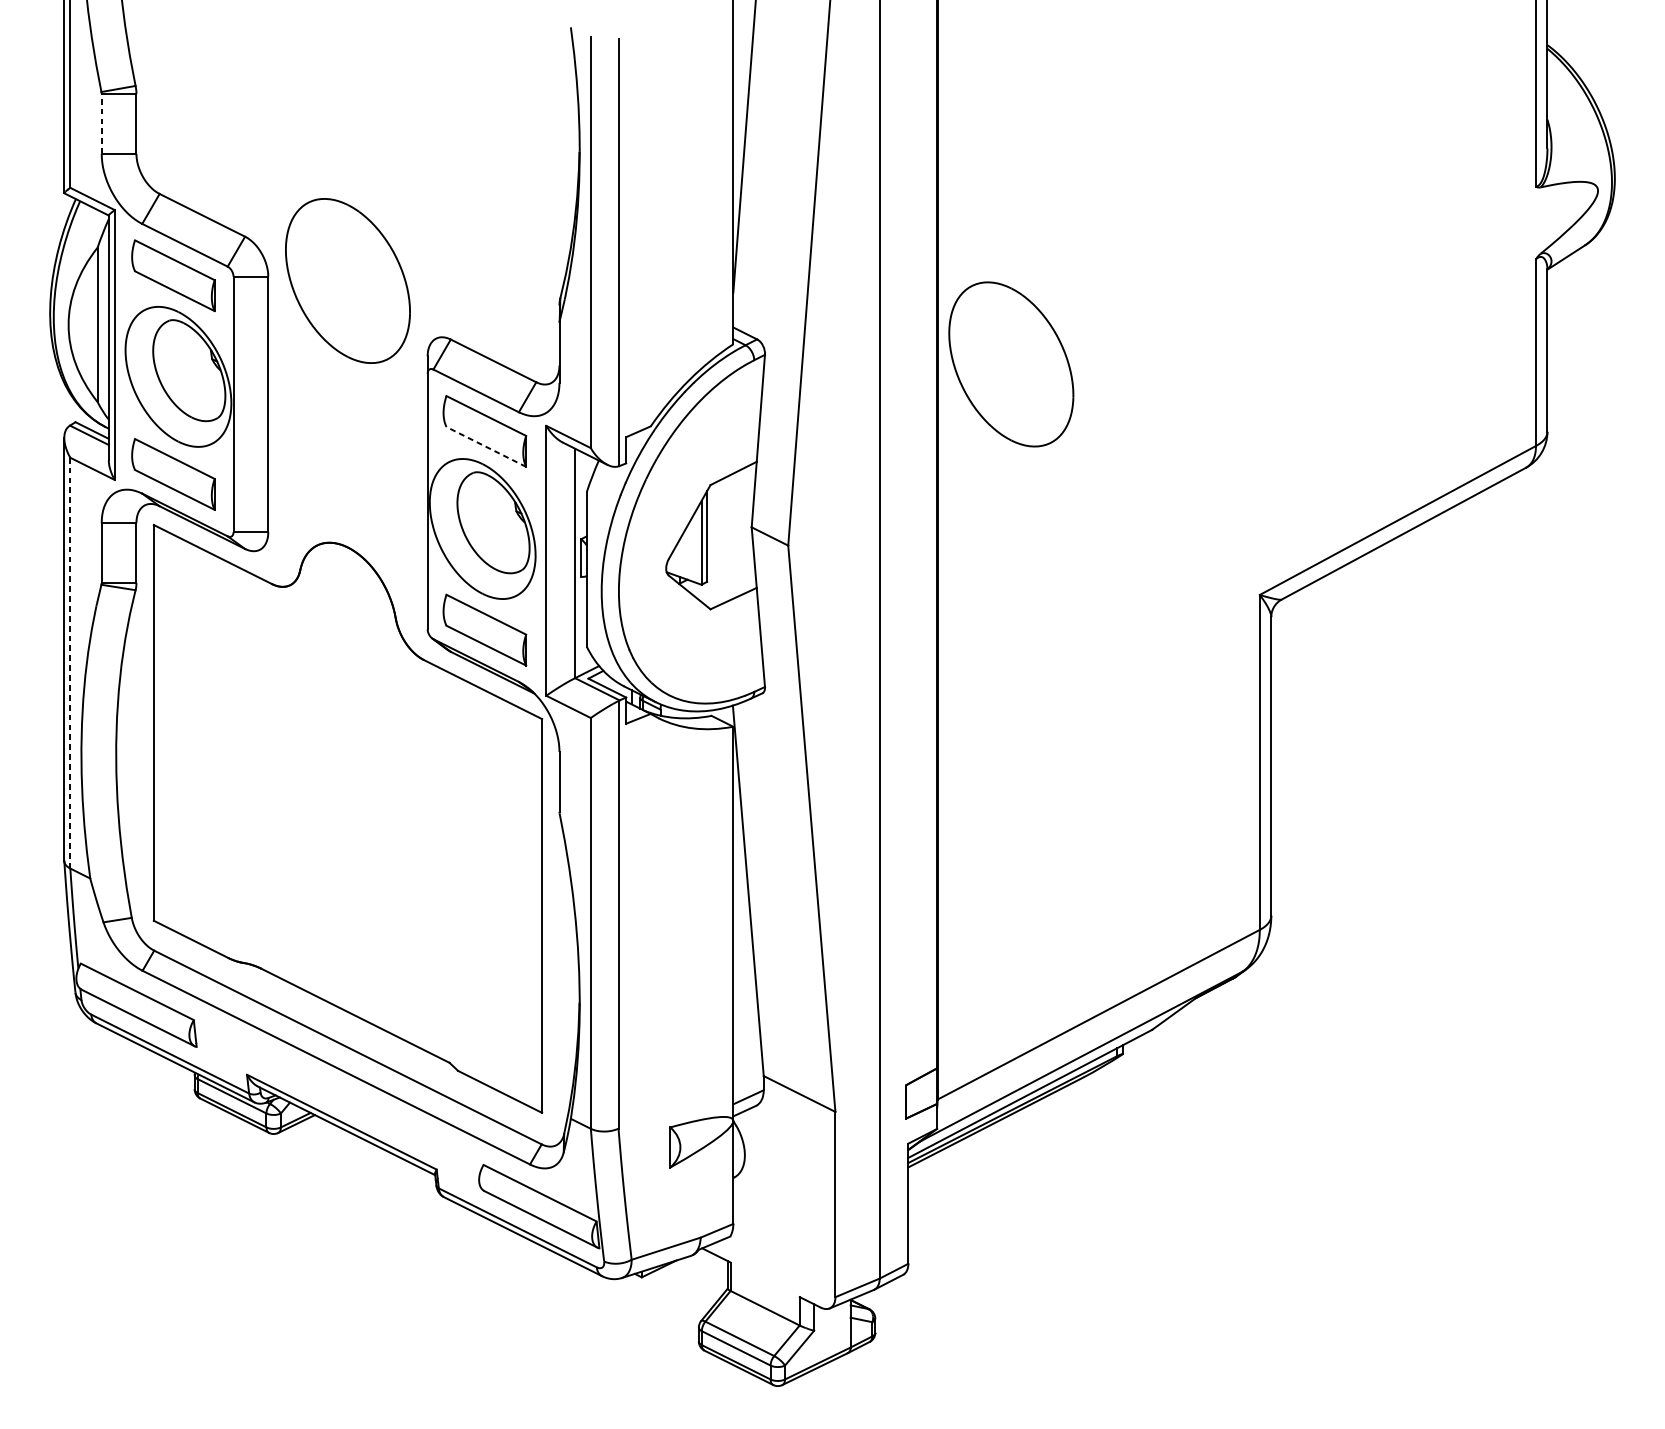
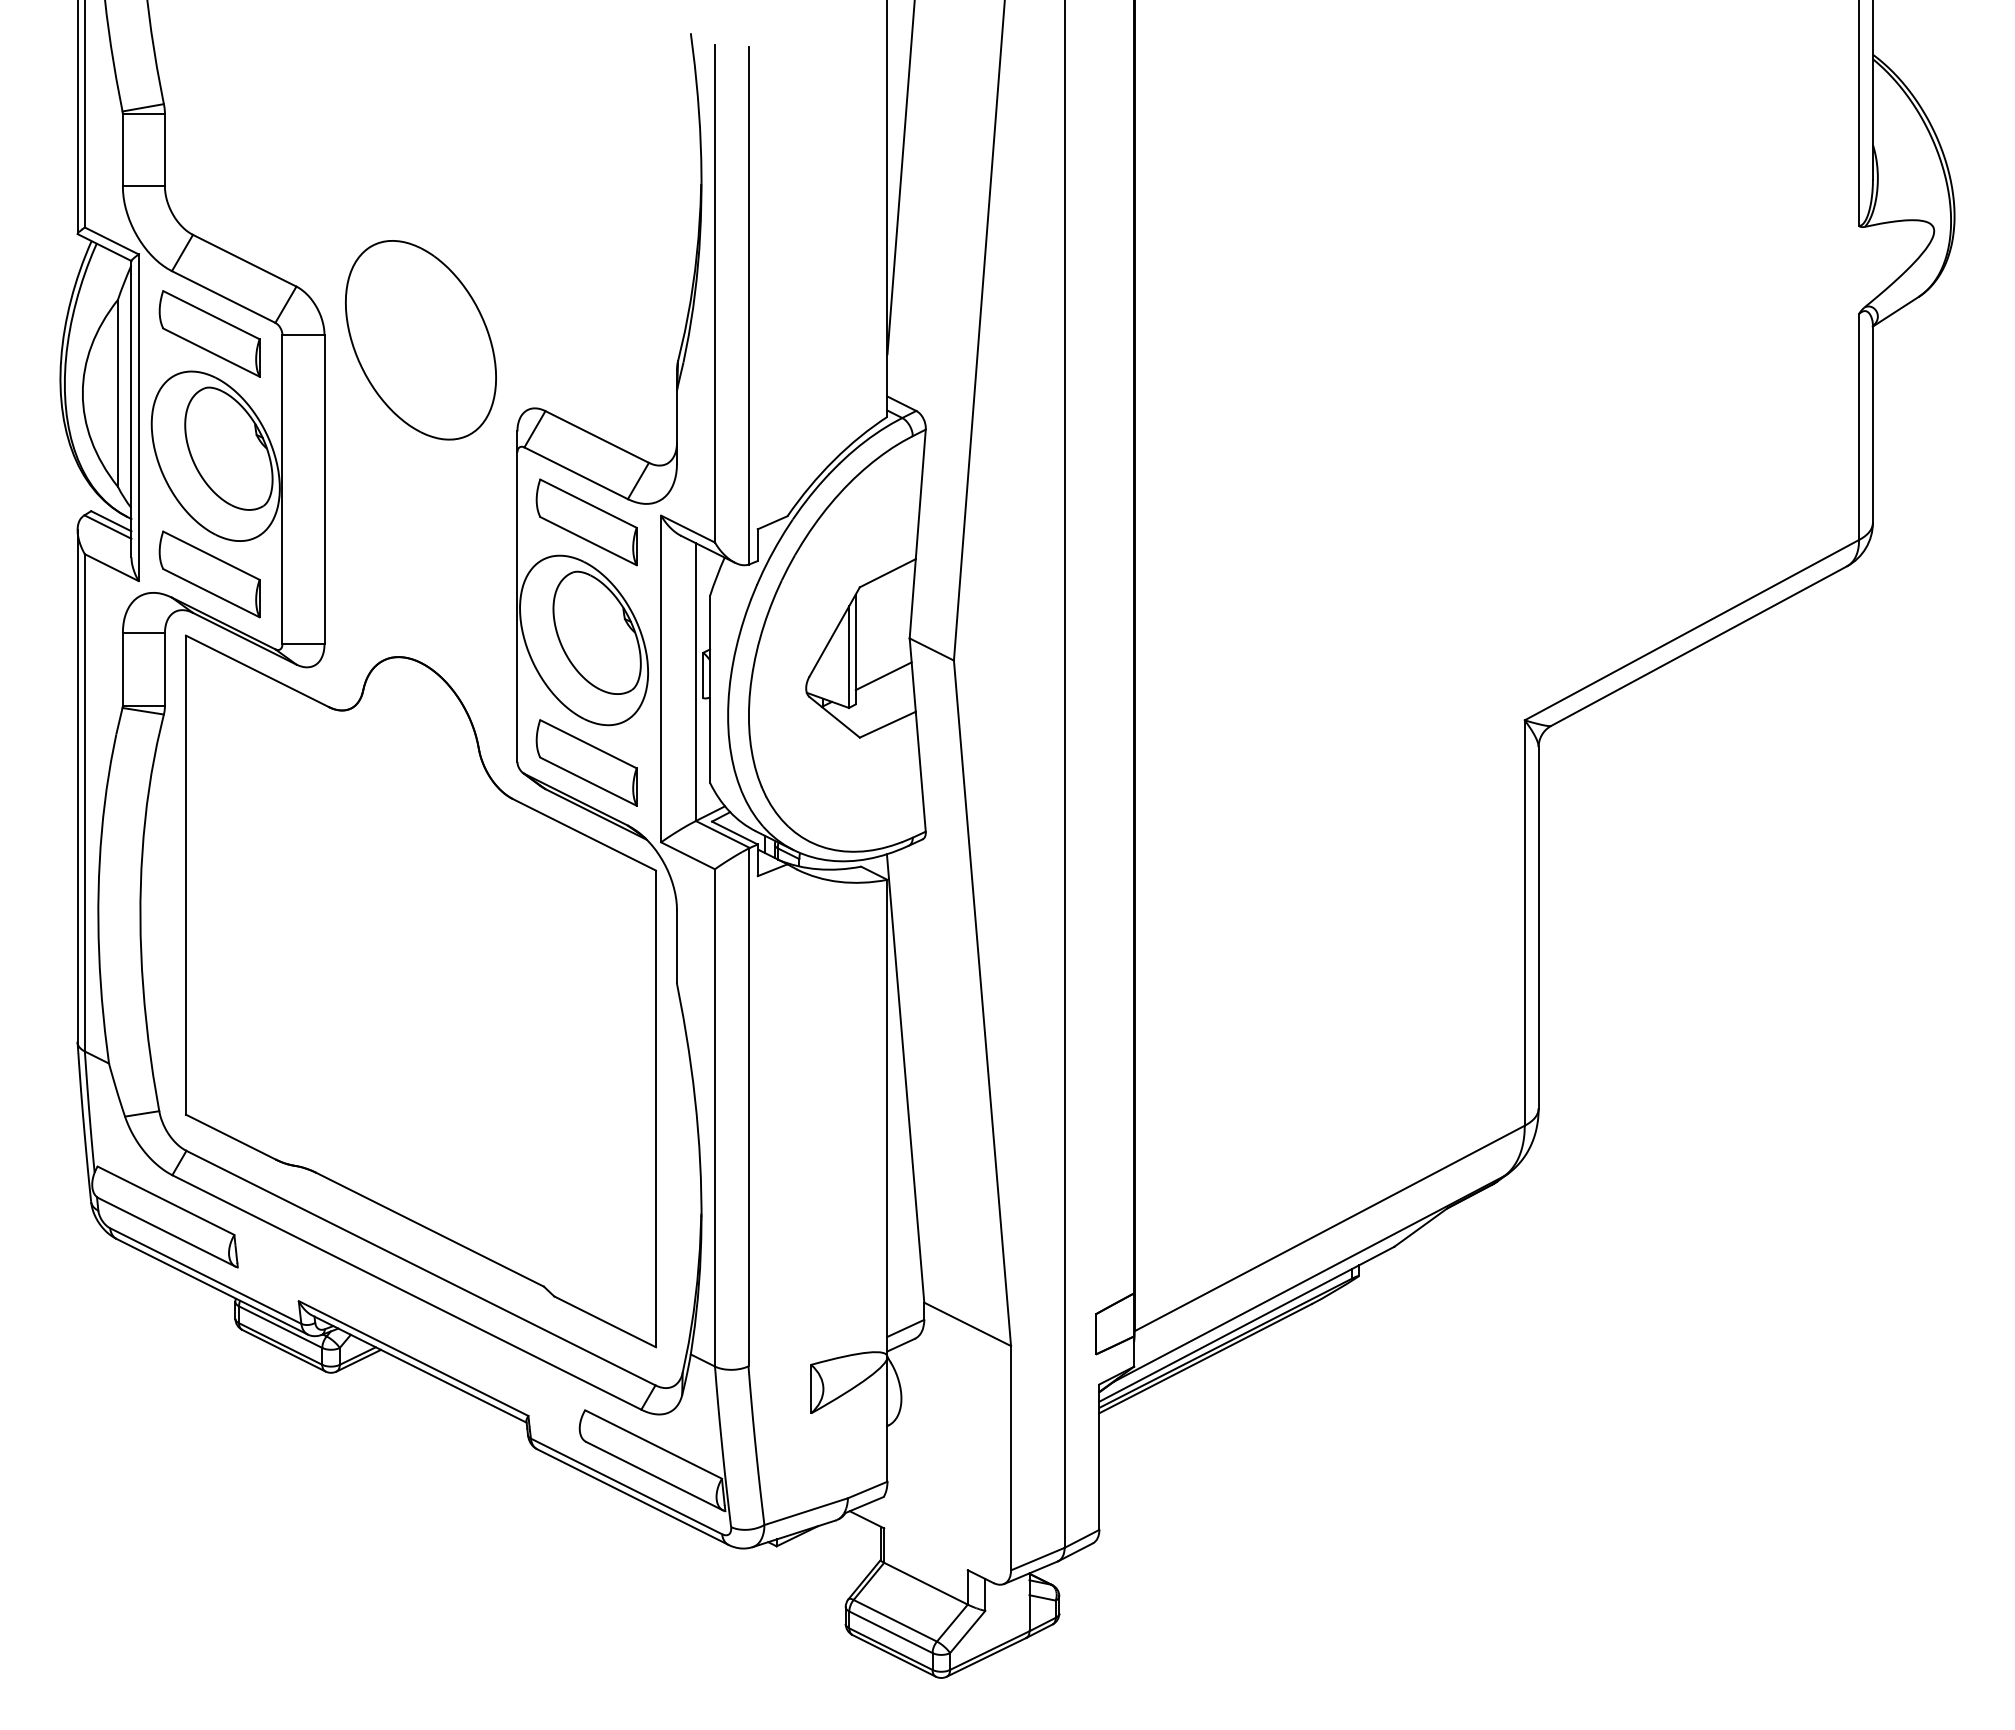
line: (101, 123) -> (122, 149), dashed -> solid
part: (1010, 364) -> (1223, 441), removed
line: (486, 447) -> (588, 541), dashed -> solid
line: (730, 558) -> (883, 676), added
line: (70, 662) -> (84, 802), dashed -> solid

